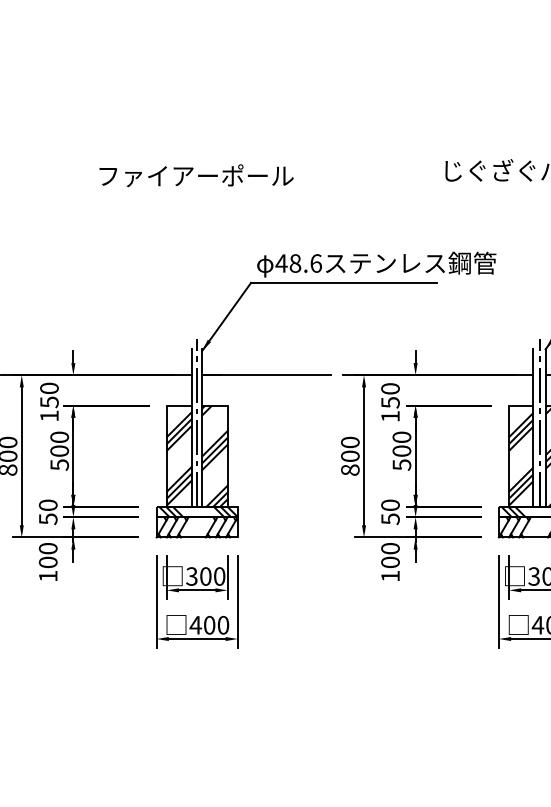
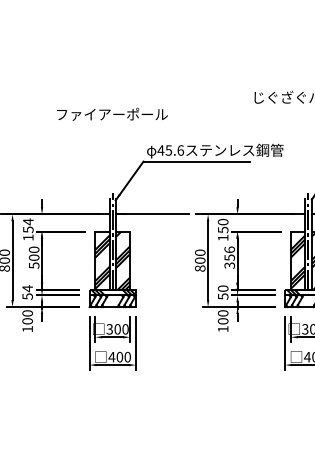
text: (196, 174) -> (112, 113), moved
text: (294, 263) -> (168, 150), 48.6 -> 45.6
text: (49, 387) -> (28, 221), 150 -> 154
text: (401, 450) -> (229, 257), 500 -> 356
text: (47, 505) -> (27, 288), 50 -> 54

